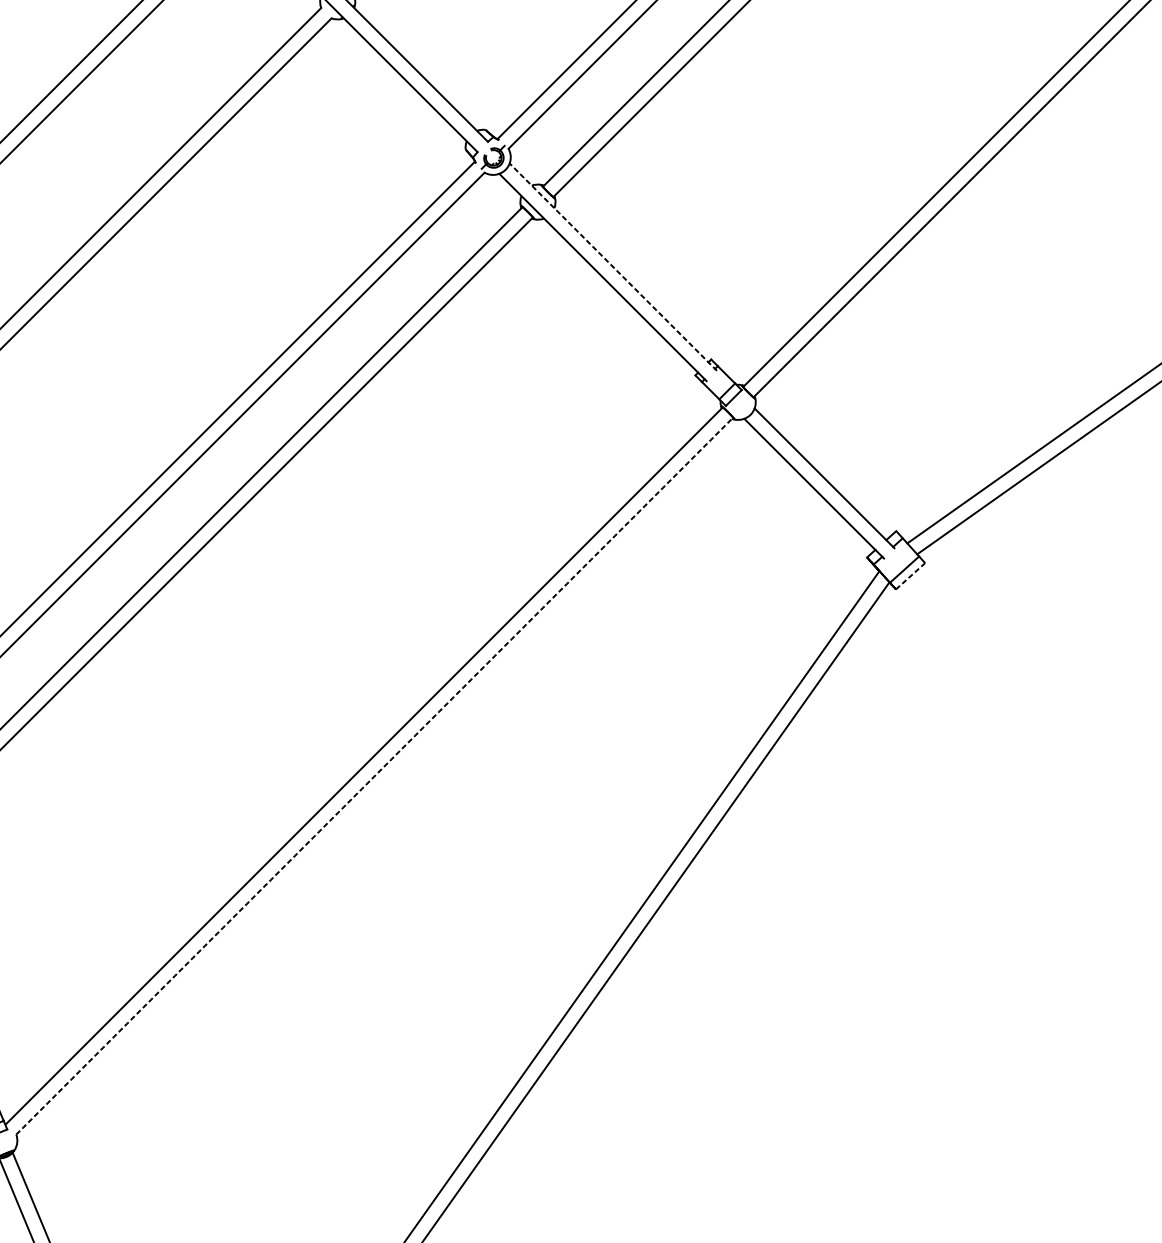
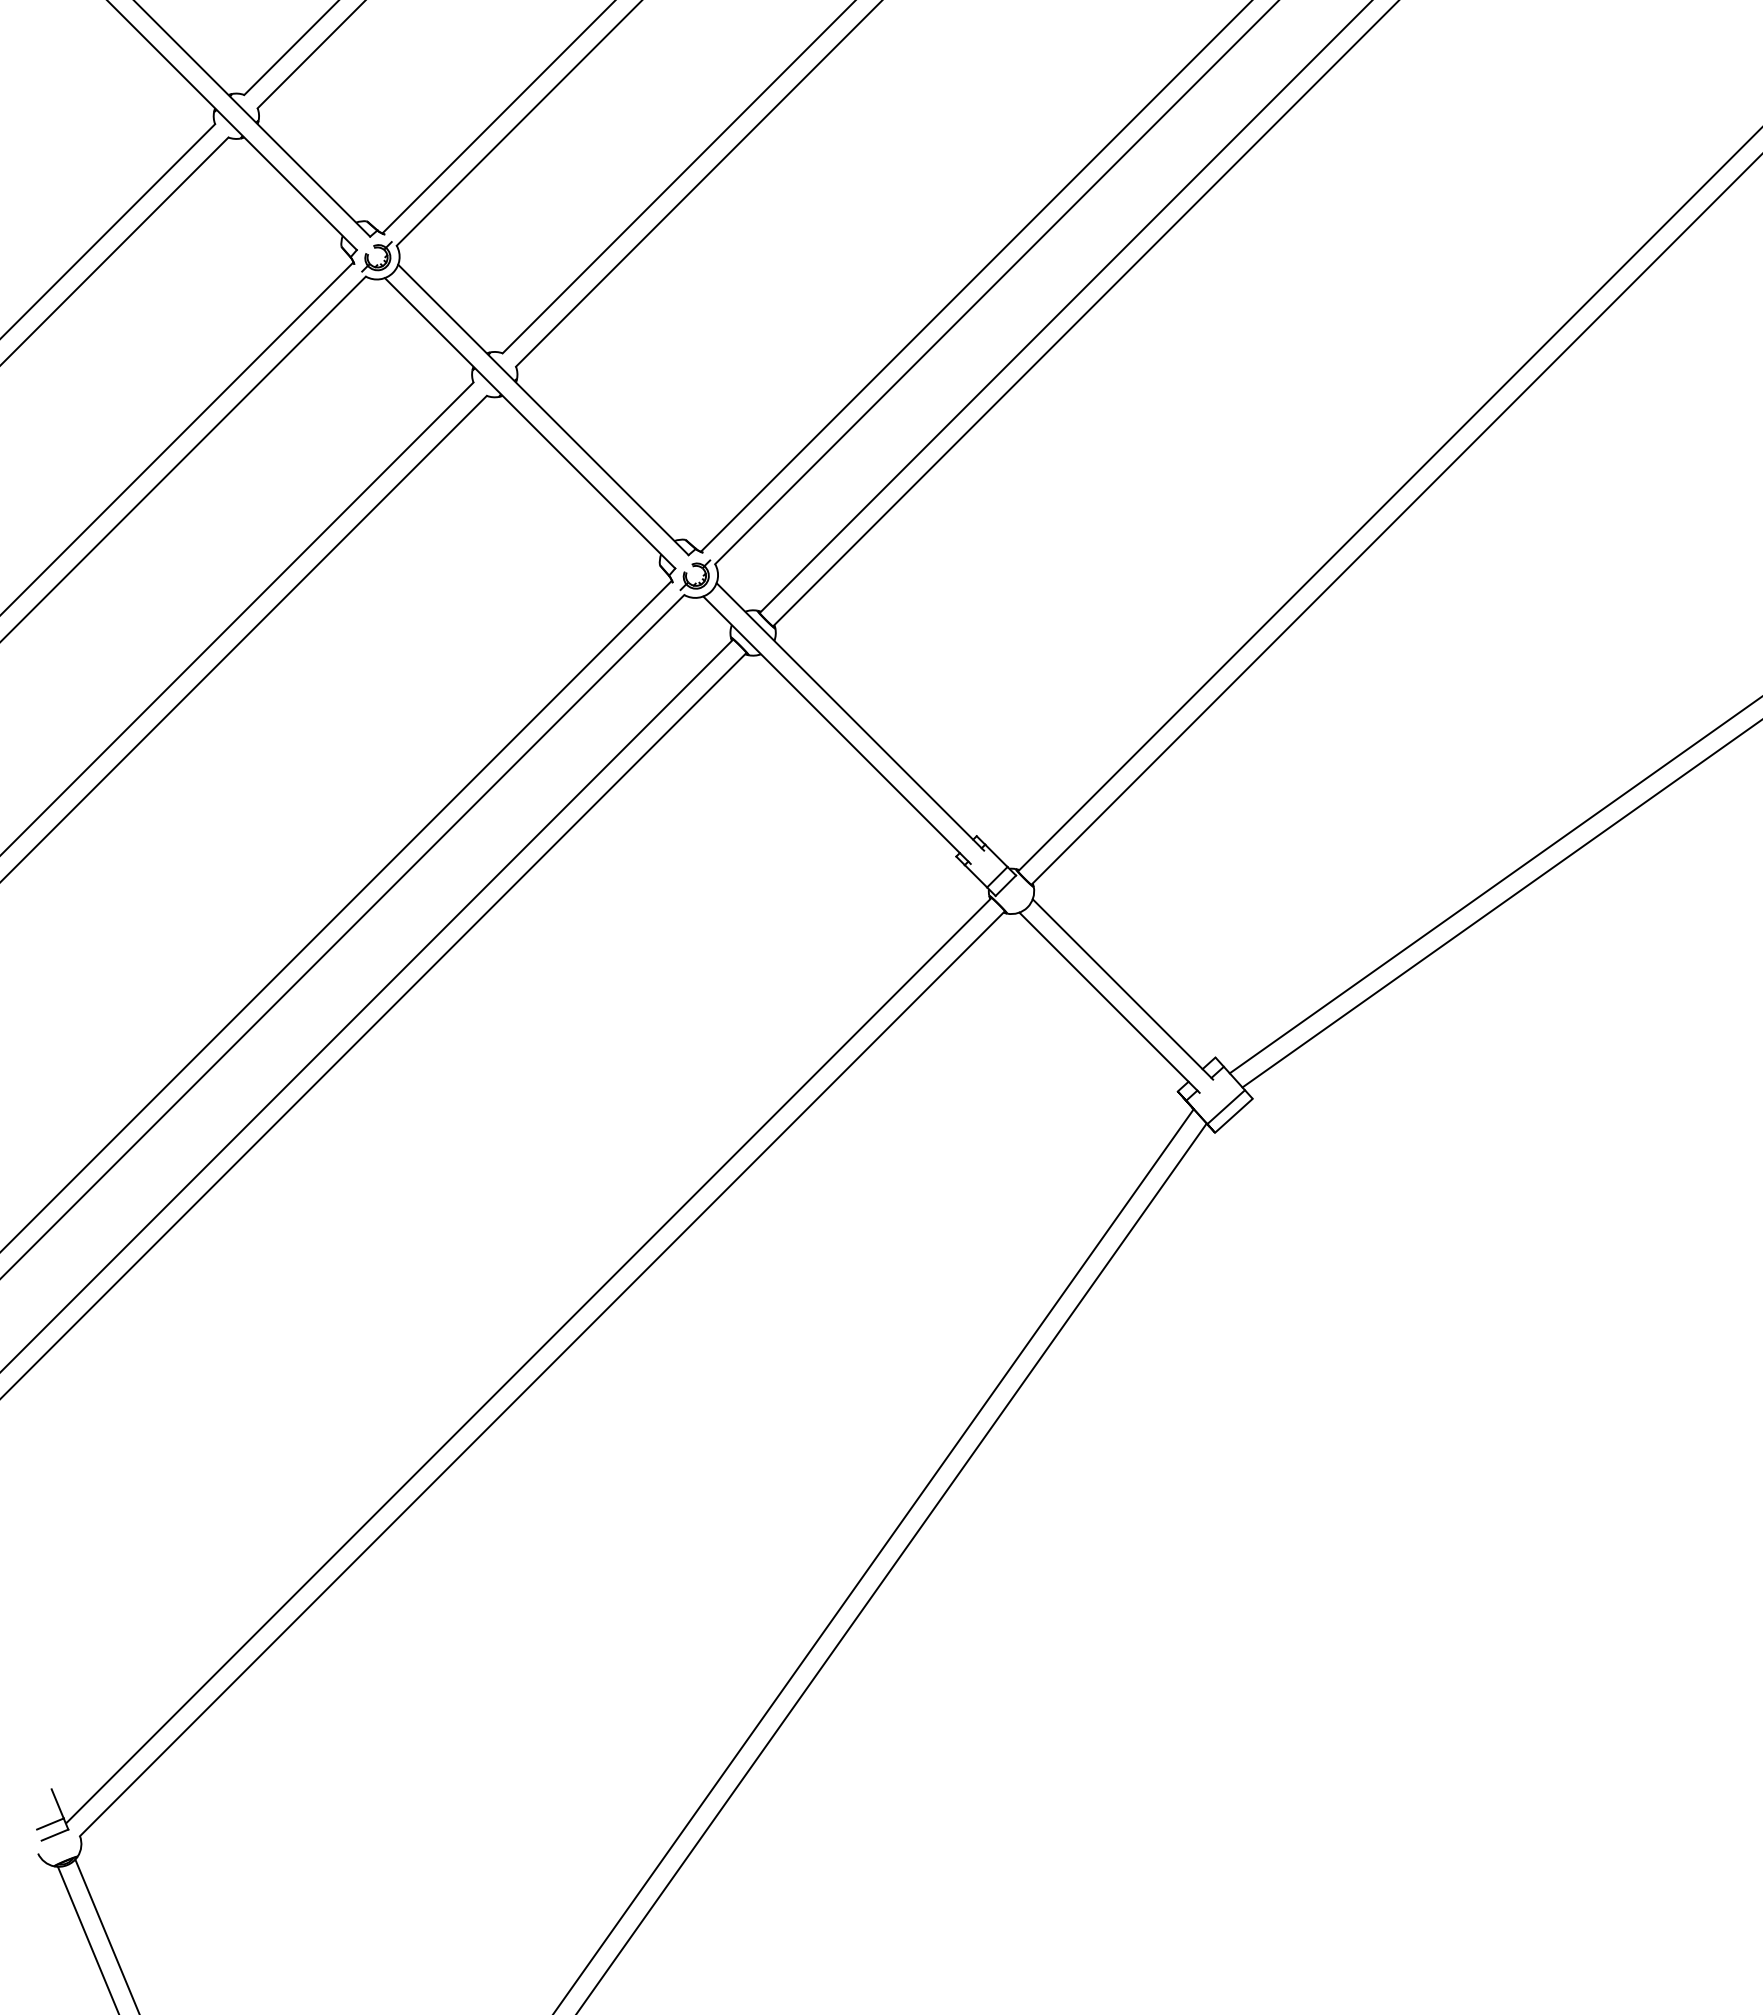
line: (613, 266) -> (850, 716), dashed -> solid
line: (911, 576) -> (1234, 1115), dashed -> solid
line: (374, 776) -> (542, 1373), dashed -> solid

